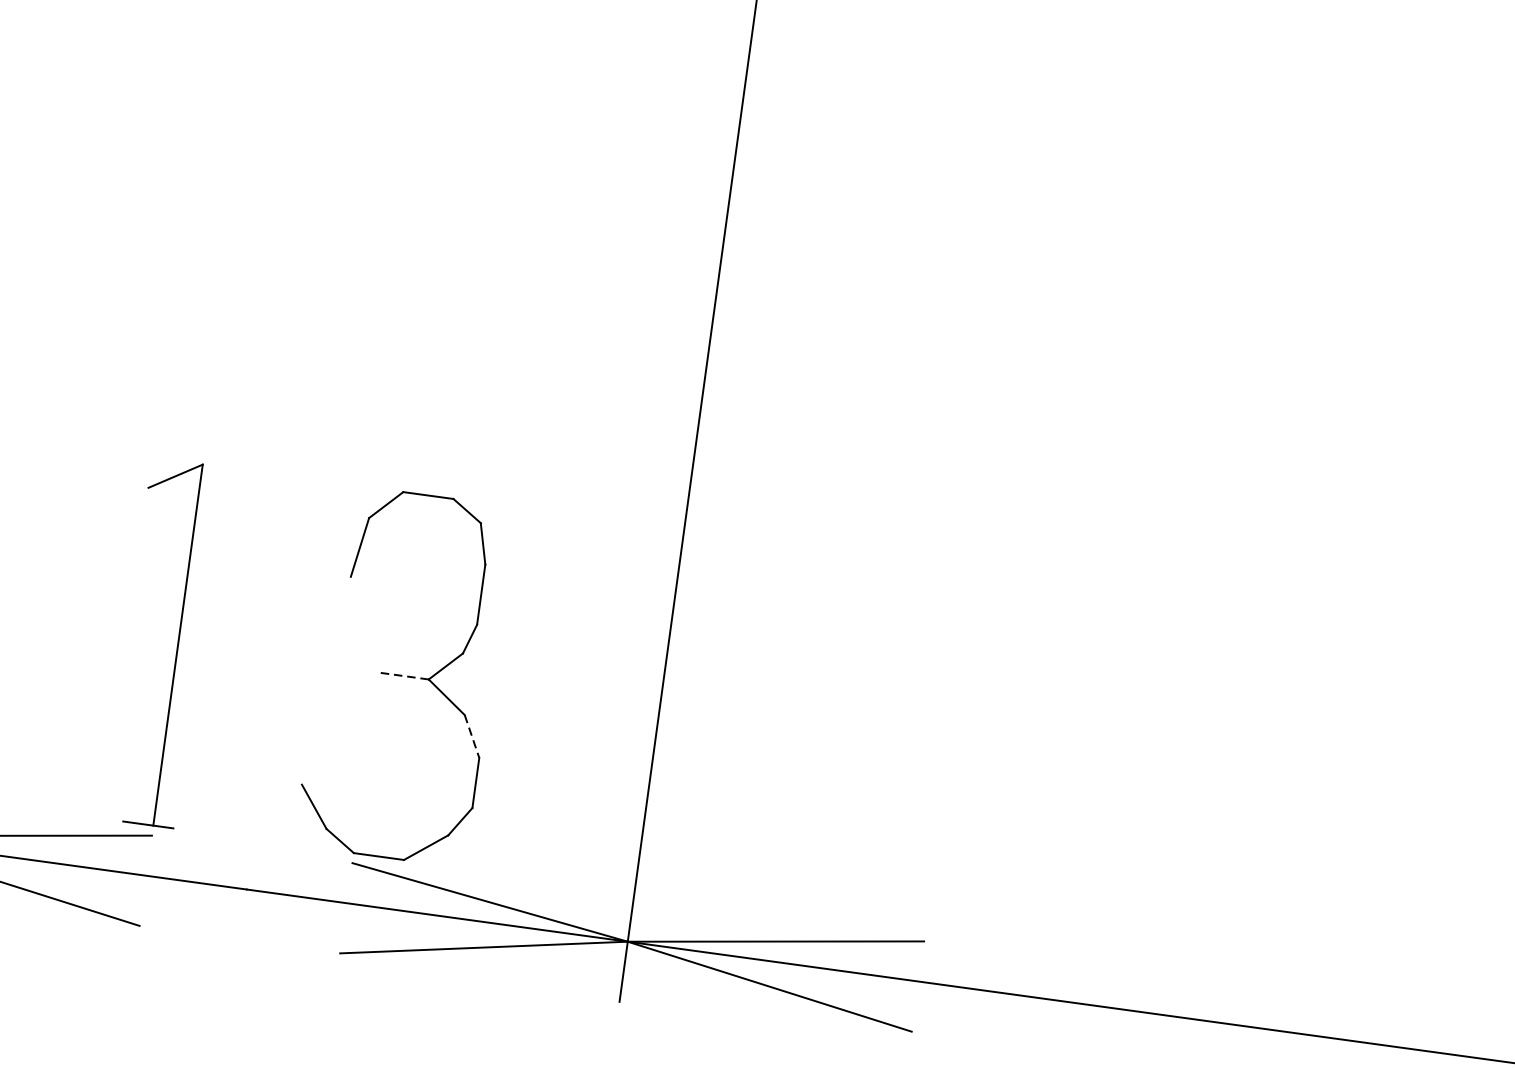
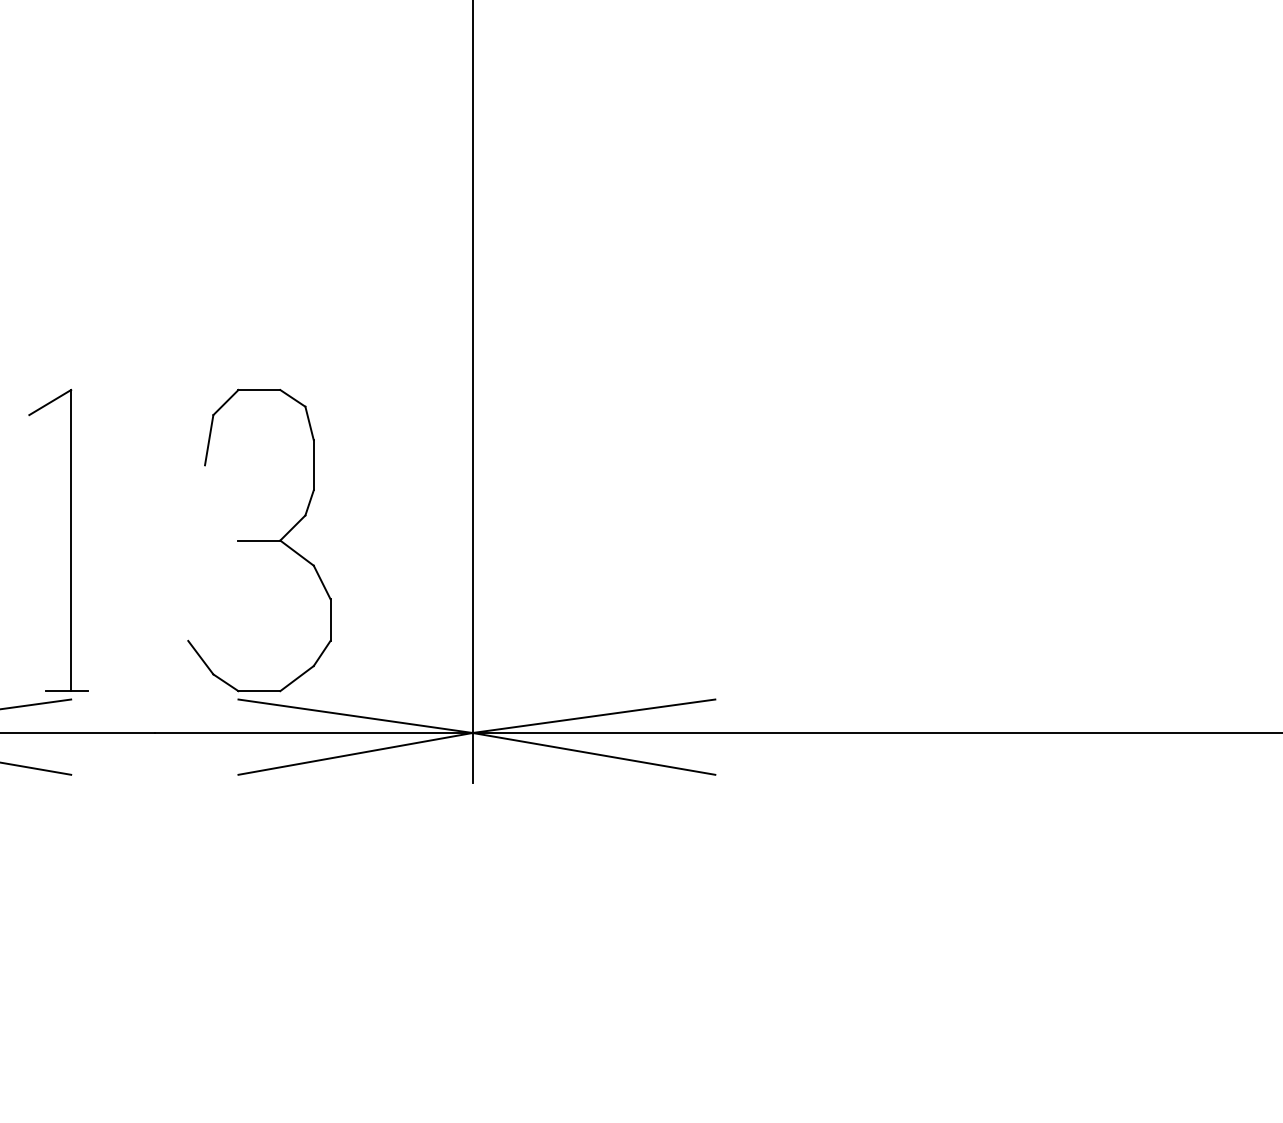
line: (403, 675) -> (259, 540), dashed -> solid
line: (472, 736) -> (322, 582), dashed -> solid

